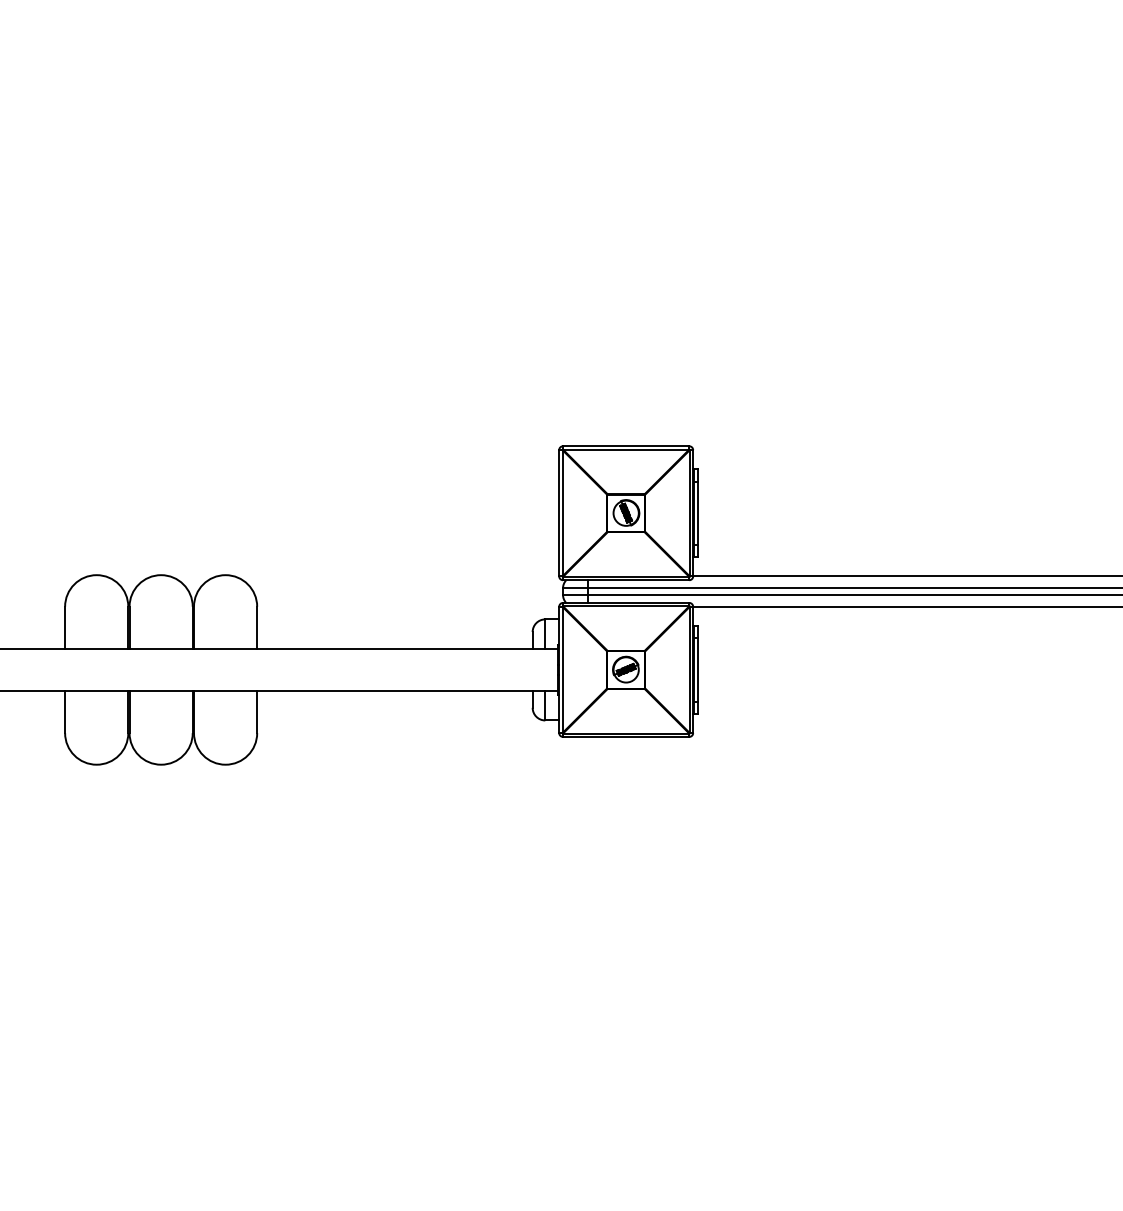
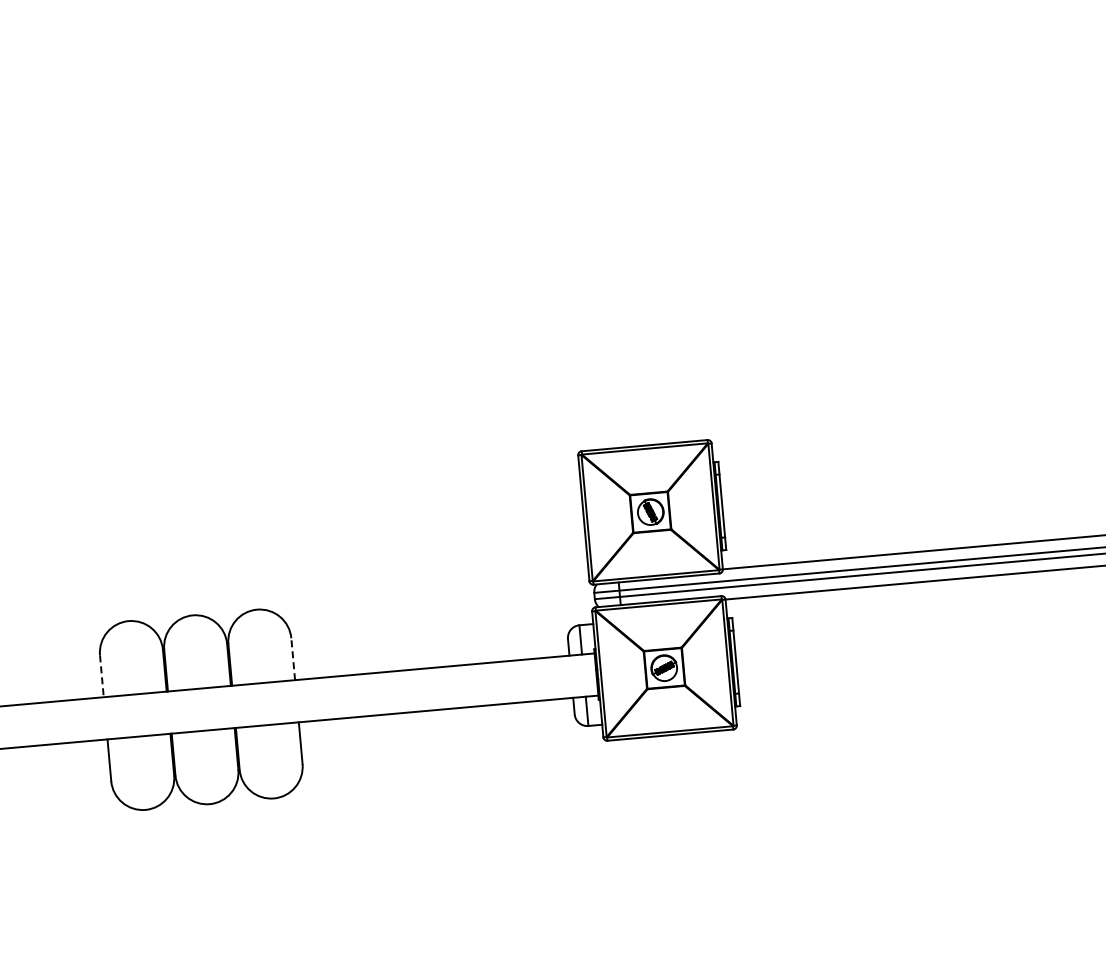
line: (257, 627) -> (293, 658), solid -> dashed
line: (65, 628) -> (102, 677), solid -> dashed

